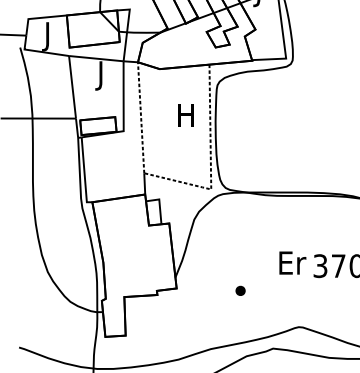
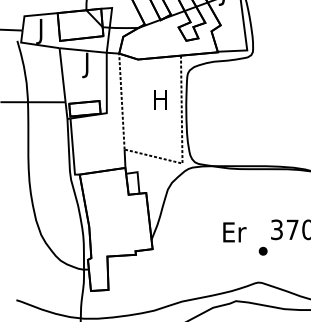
text: (292, 262) -> (234, 231), moved
part: (240, 290) -> (263, 250), moved

